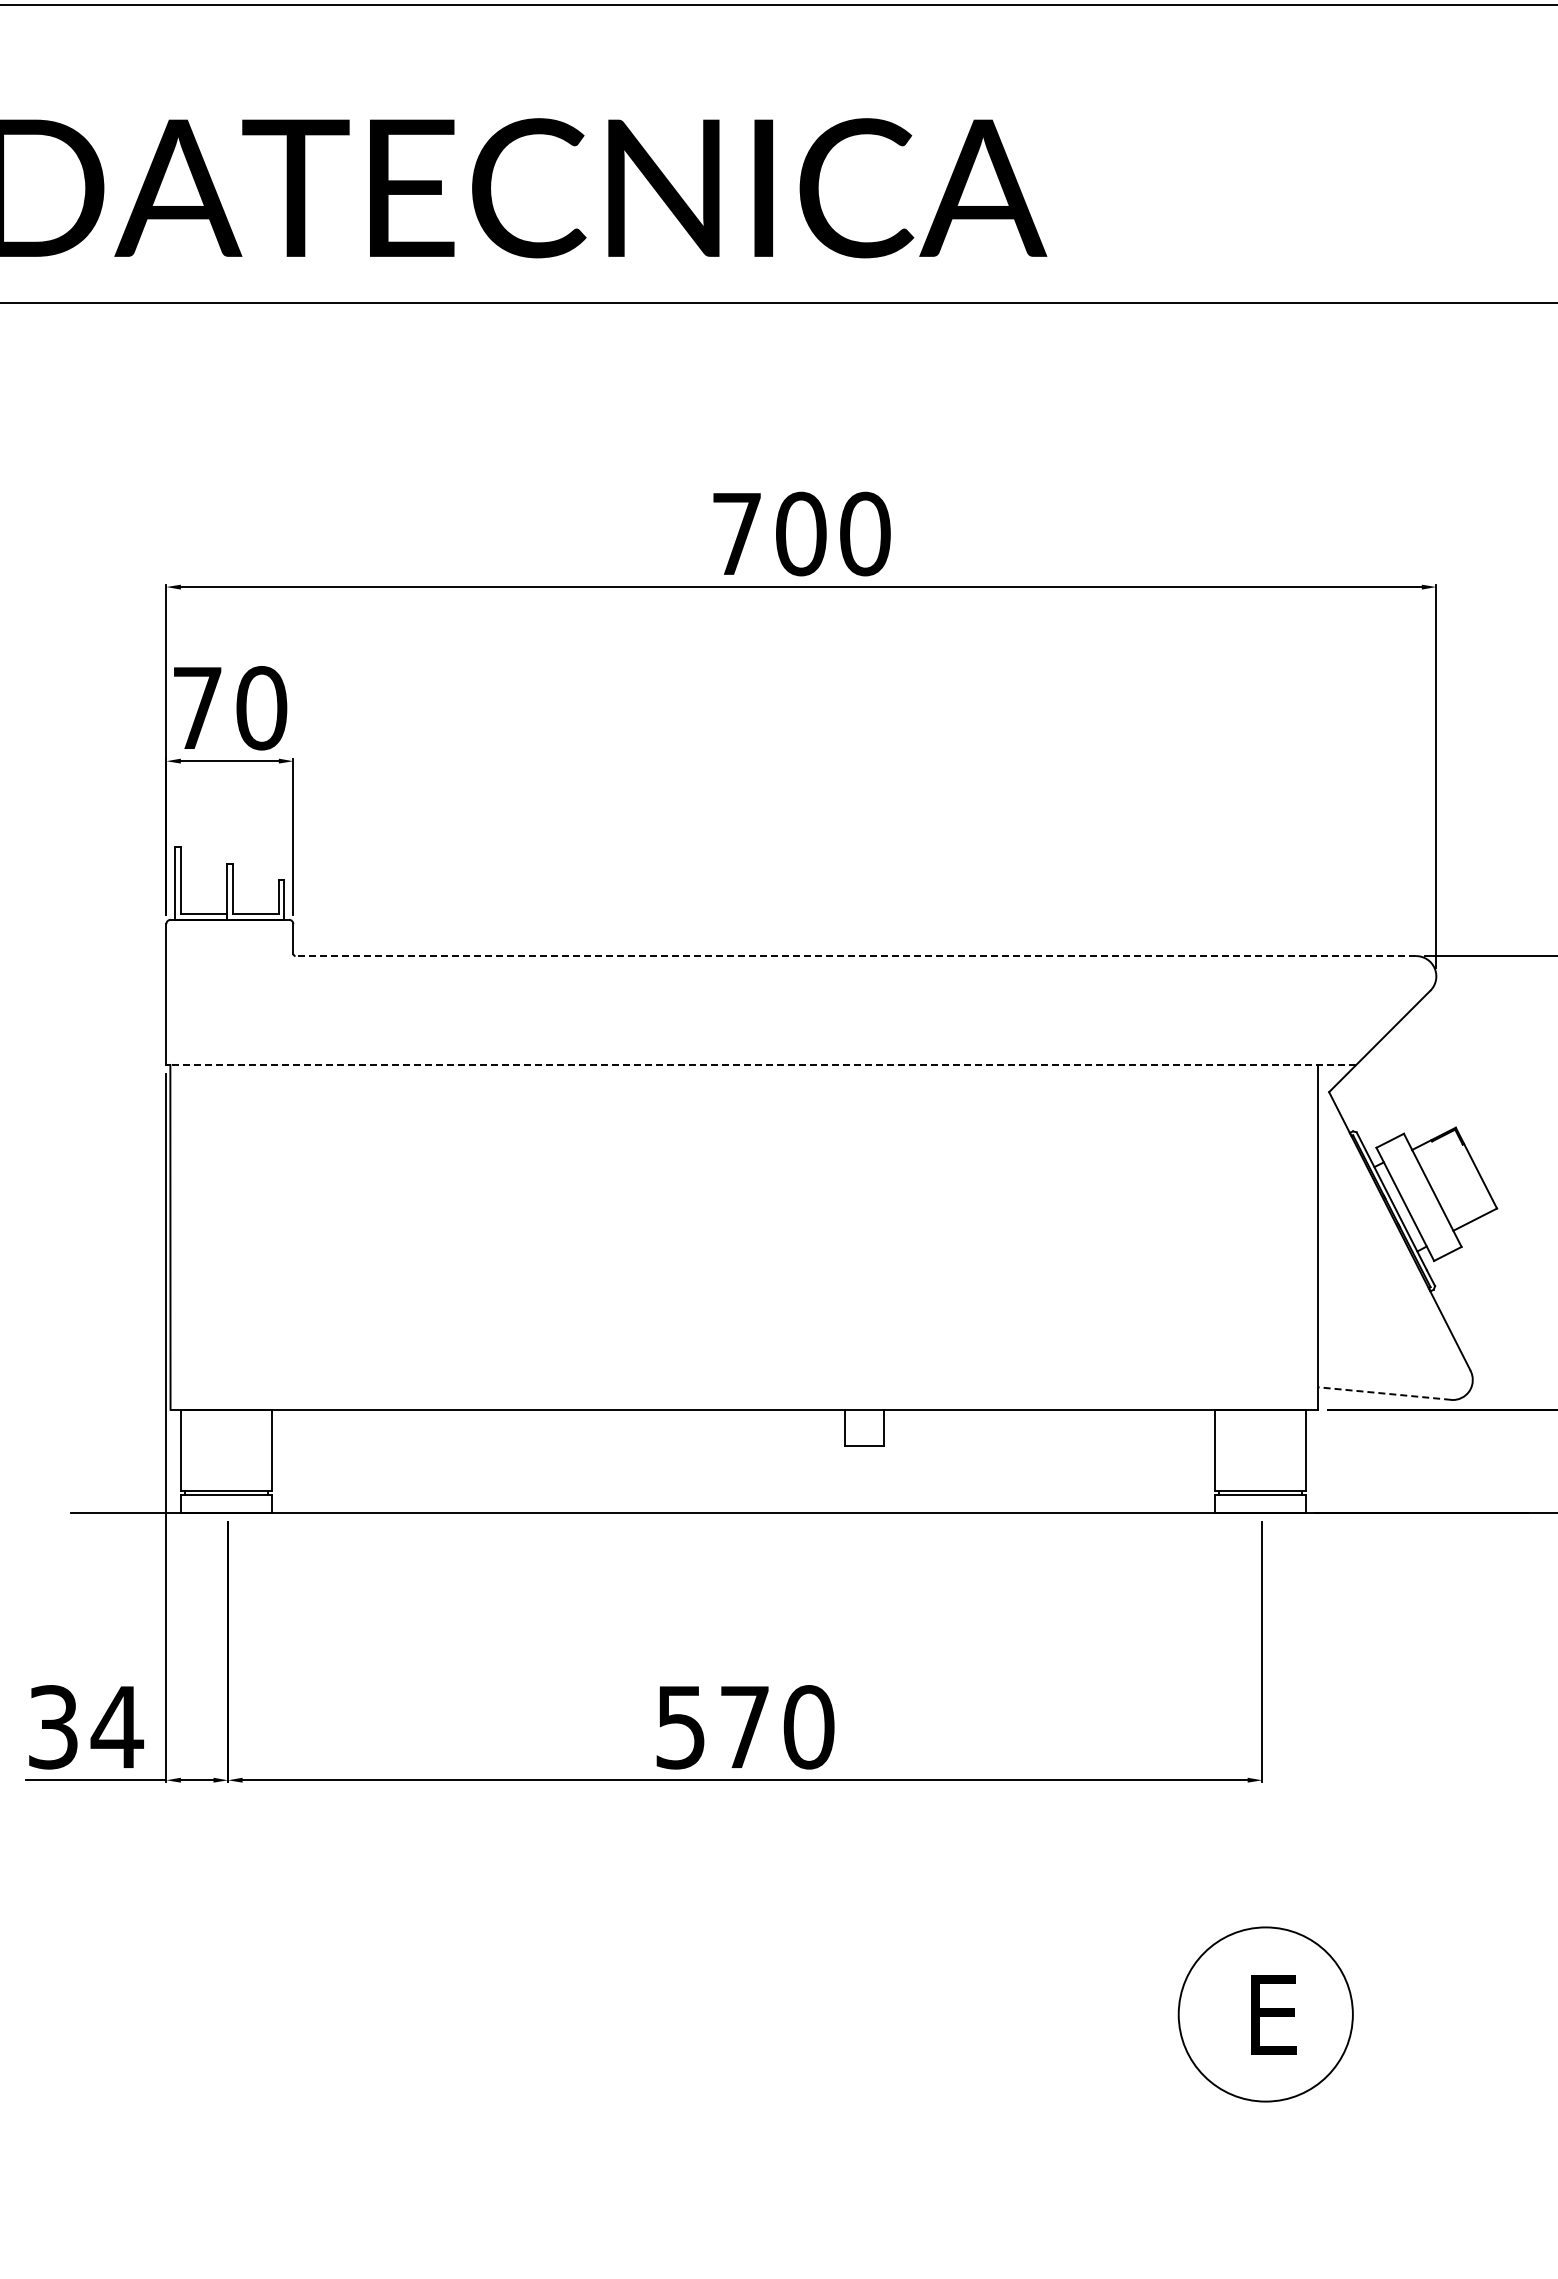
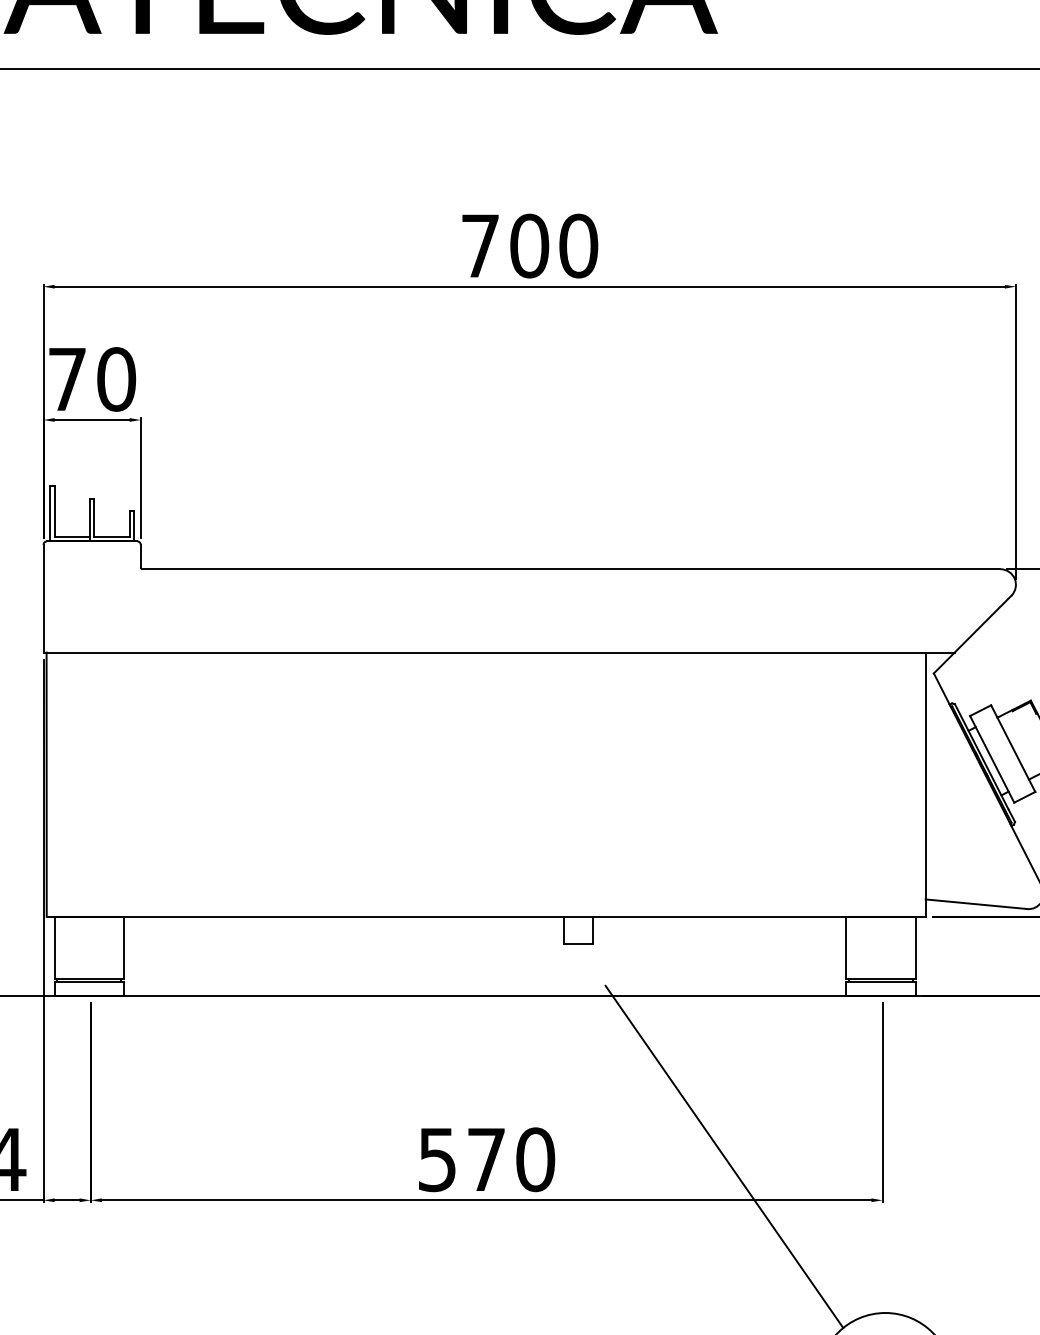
line: (855, 956) -> (571, 569), dashed -> solid
line: (761, 1064) -> (499, 652), dashed -> solid
line: (1384, 1393) -> (976, 904), dashed -> solid
line: (1055, 1723) -> (724, 1156), added

